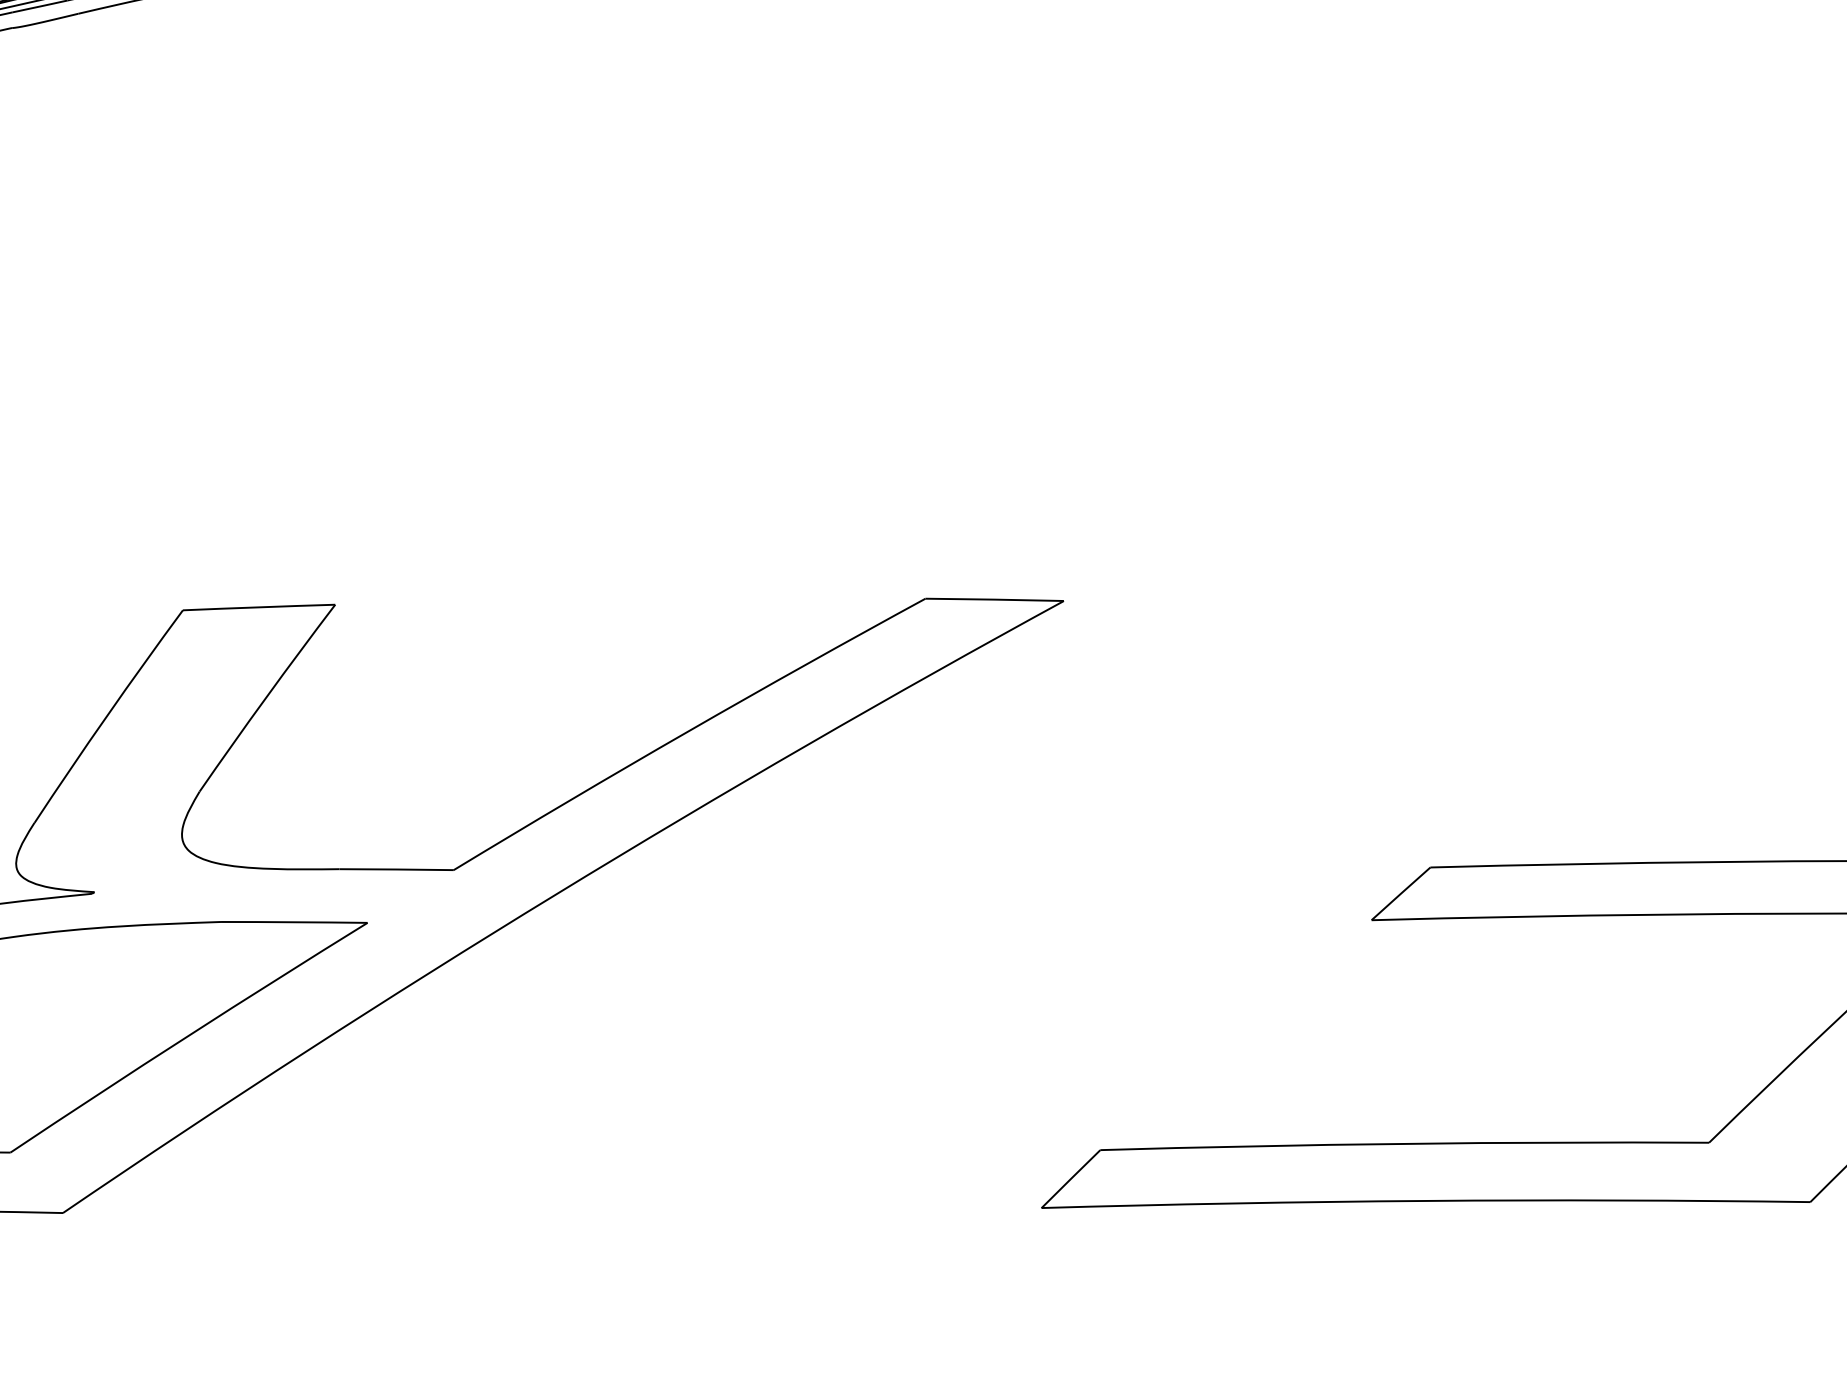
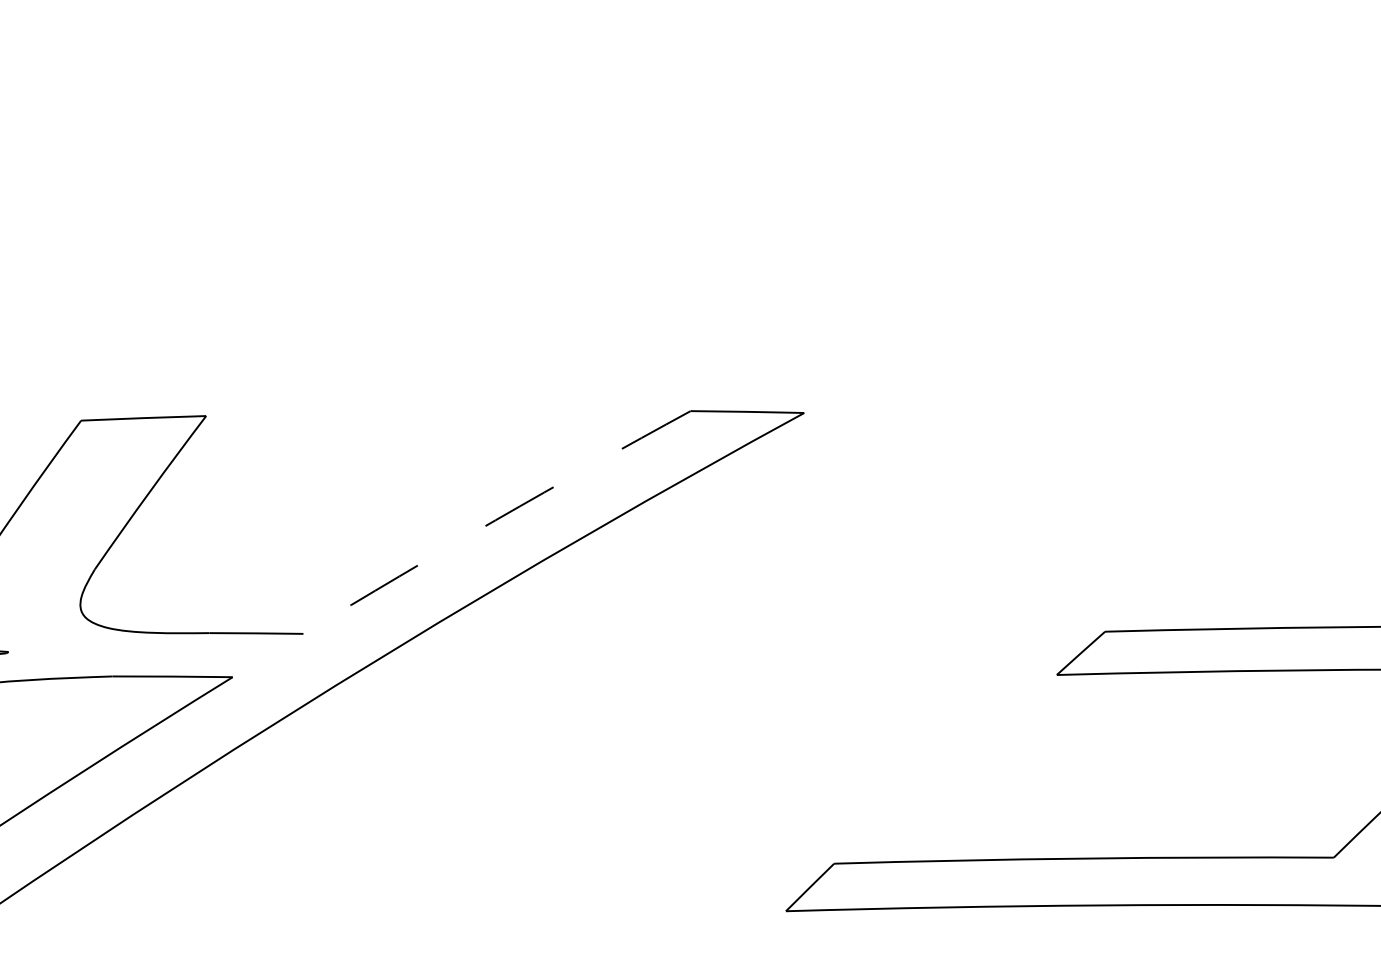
arc: (687, 731) -> (495, 520), solid -> dashed

